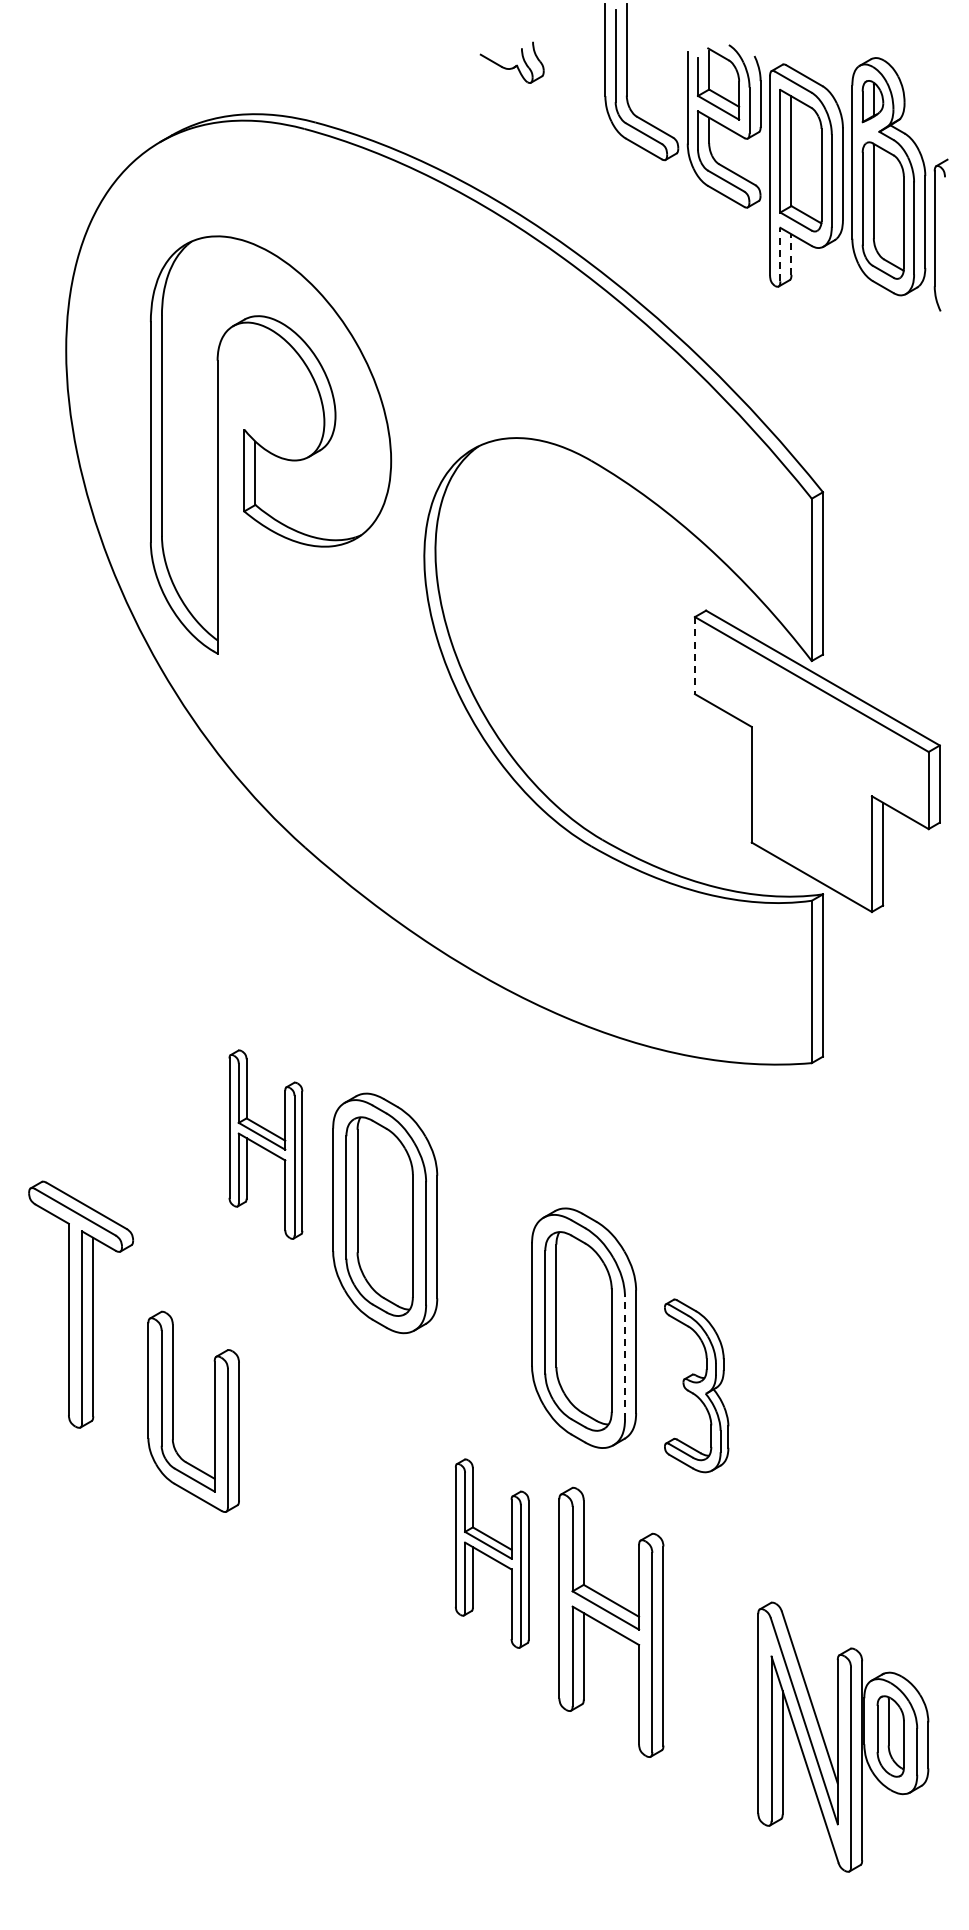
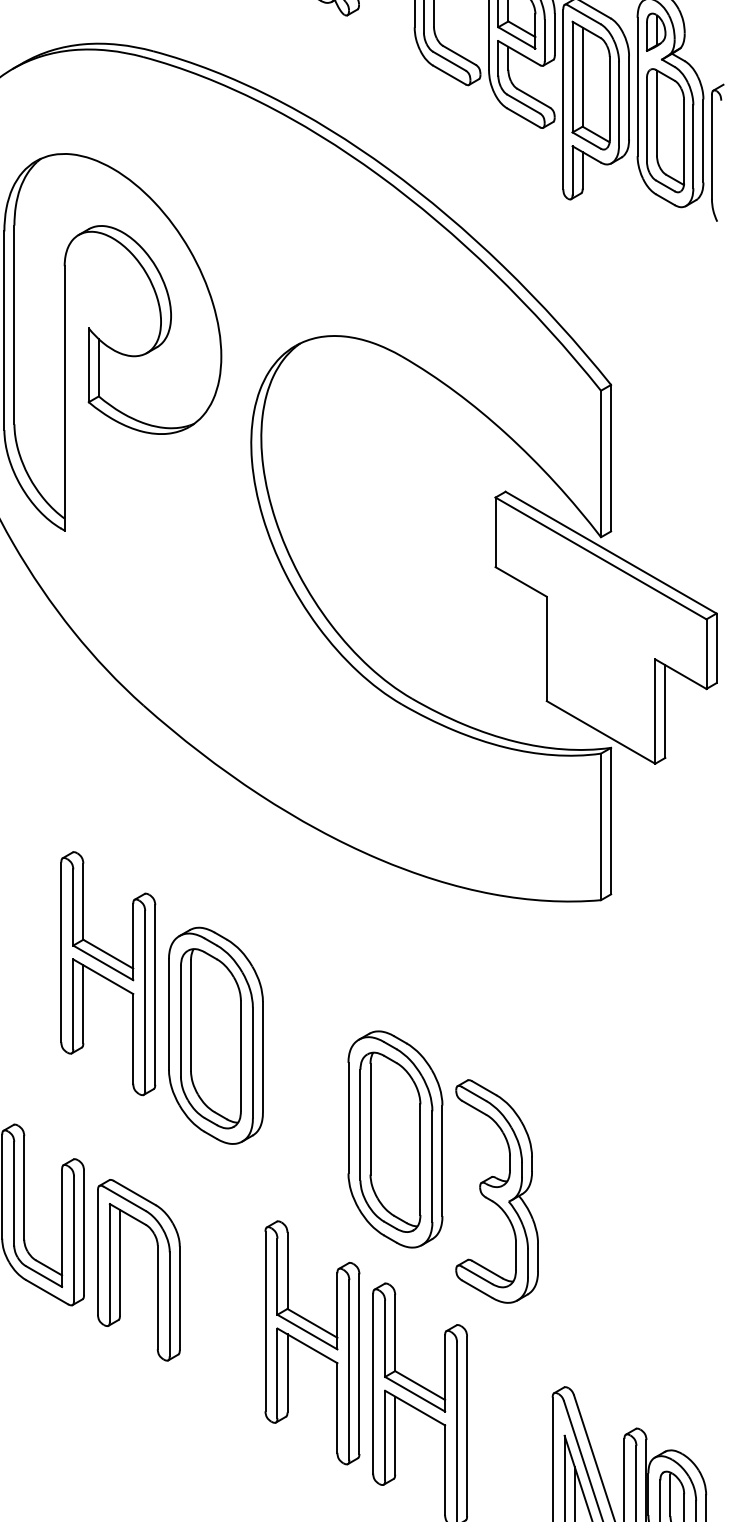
line: (780, 254) -> (572, 170), dashed -> solid
line: (791, 254) -> (582, 170), dashed -> solid
line: (694, 655) -> (495, 532), dashed -> solid
part: (265, 1144) -> (107, 973), size x1.43
line: (625, 1357) -> (432, 1165), dashed -> solid
part: (696, 1385) -> (496, 1191), size x1.43
part: (279, 1473) -> (120, 1270), added
part: (492, 1553) -> (312, 1342), size x1.43

